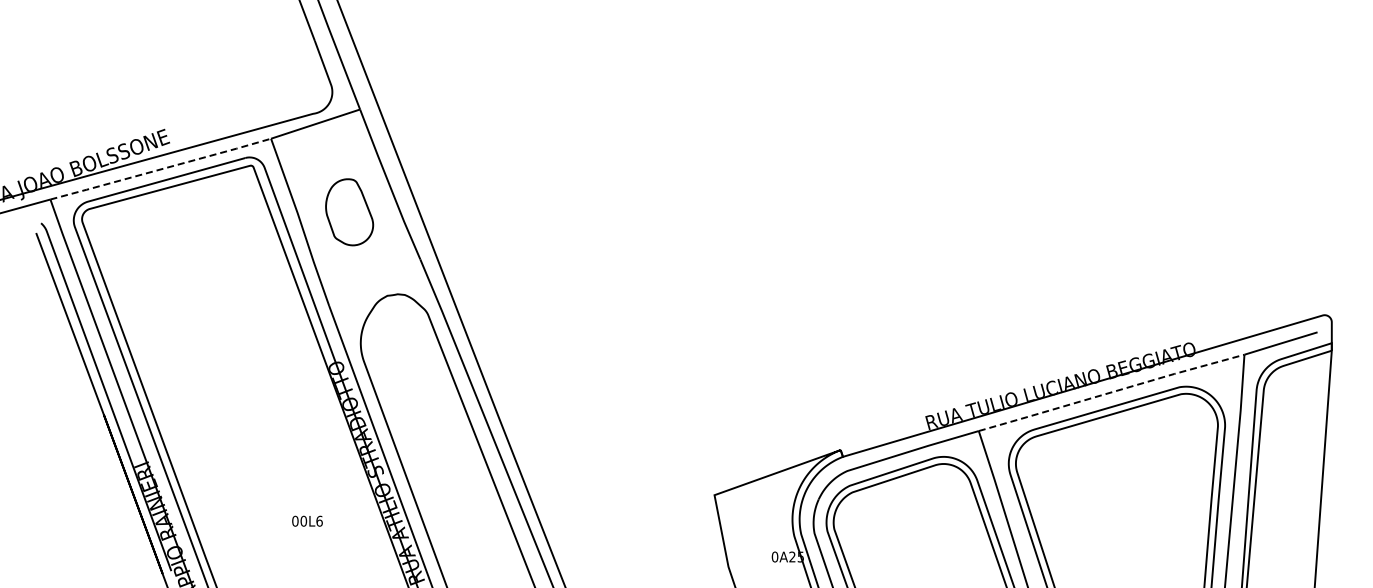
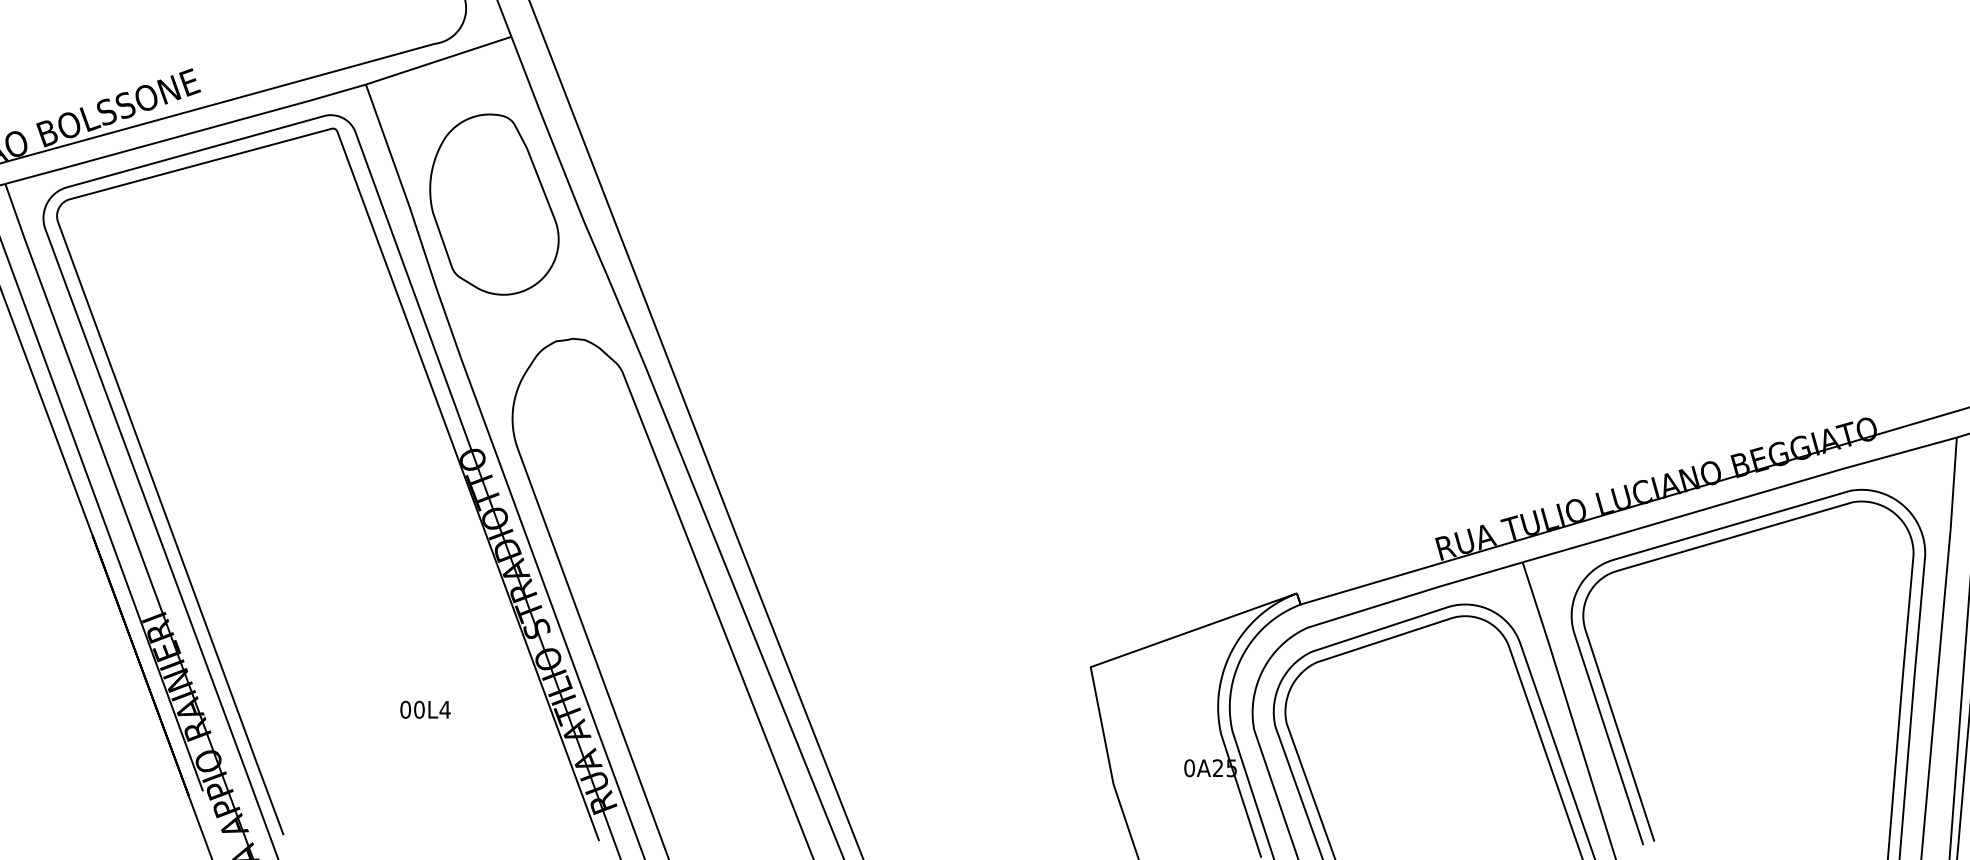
line: (160, 169) -> (185, 134), dashed -> solid
part: (349, 212) -> (494, 205), size x1.67
line: (1111, 392) -> (1739, 499), dashed -> solid
text: (319, 520) -> (445, 708), 00L6 -> 00L4

